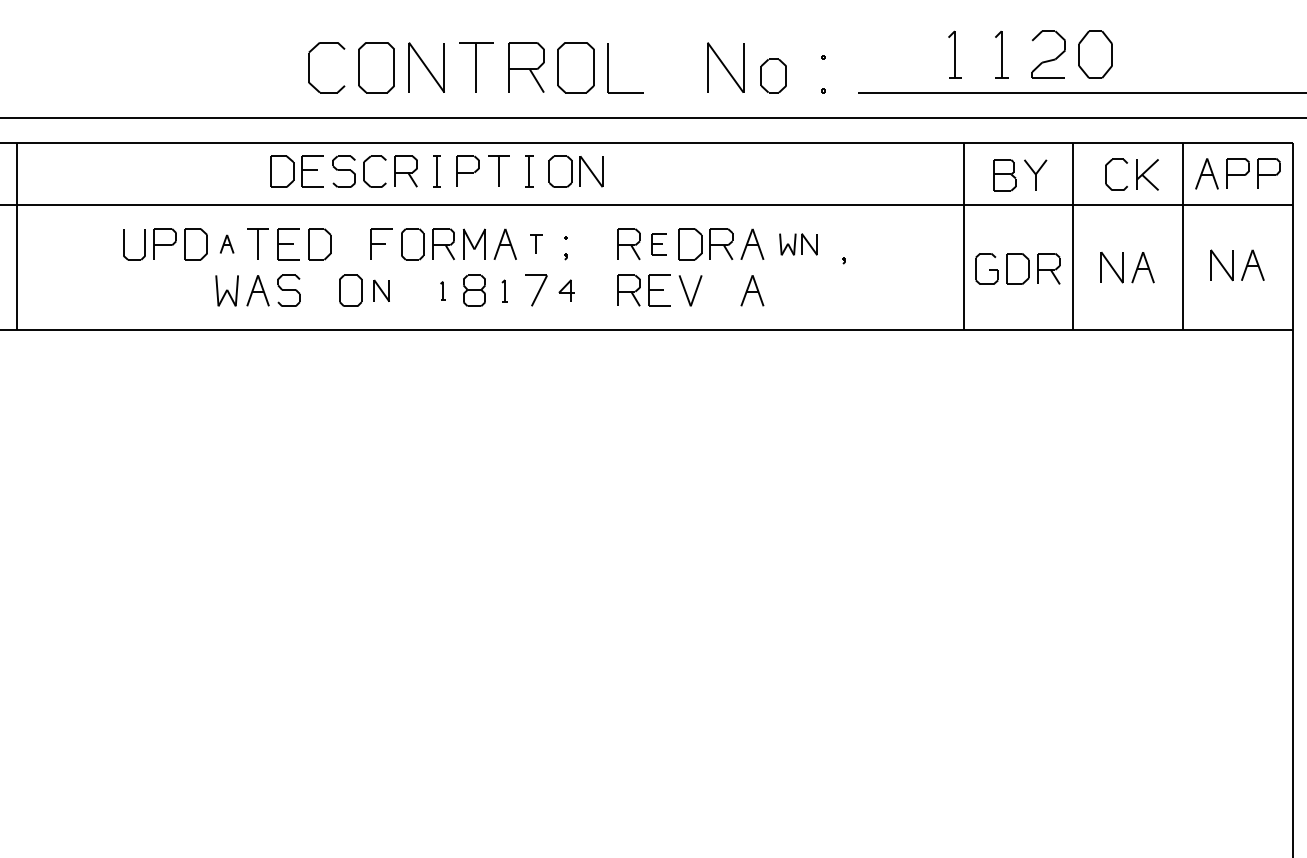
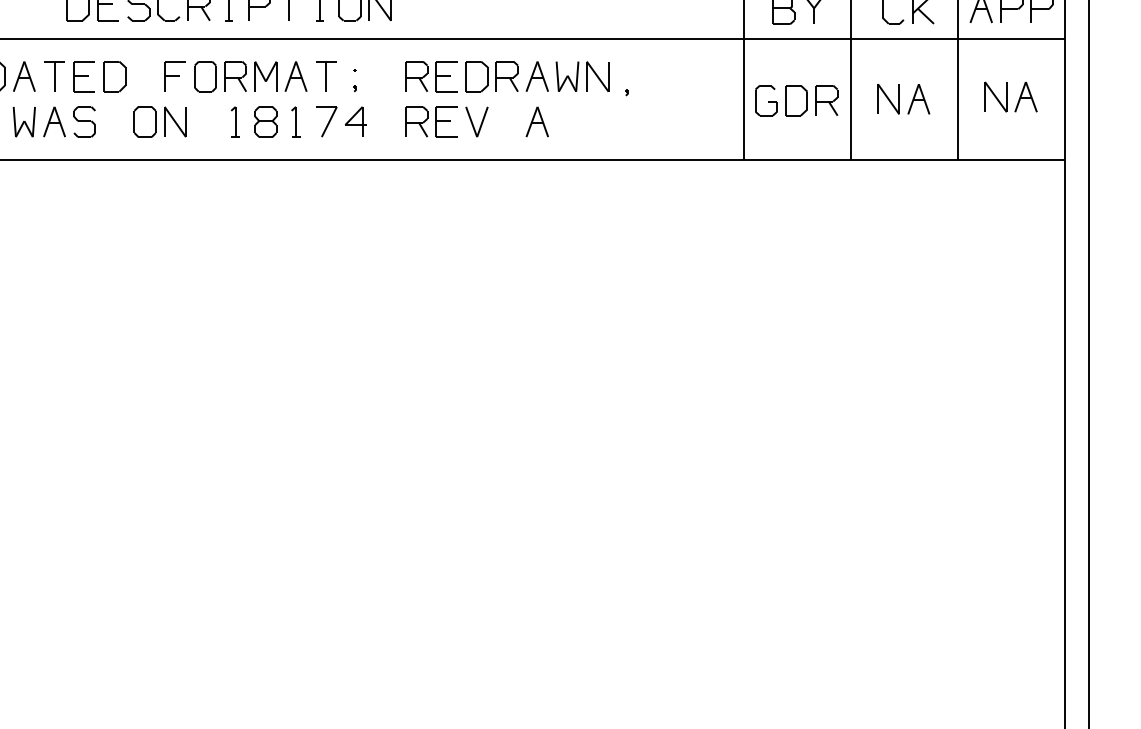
part: (226, 243) -> (23, 75), size x1.67
part: (535, 243) -> (325, 75), size x1.67
part: (659, 244) -> (446, 76), size x1.43
part: (798, 244) -> (582, 76), size x1.43
part: (381, 290) -> (175, 121), size x1.43
part: (442, 290) -> (234, 121), size x1.67
part: (504, 290) -> (295, 121), size x1.43
part: (566, 290) -> (355, 121), size x1.43

